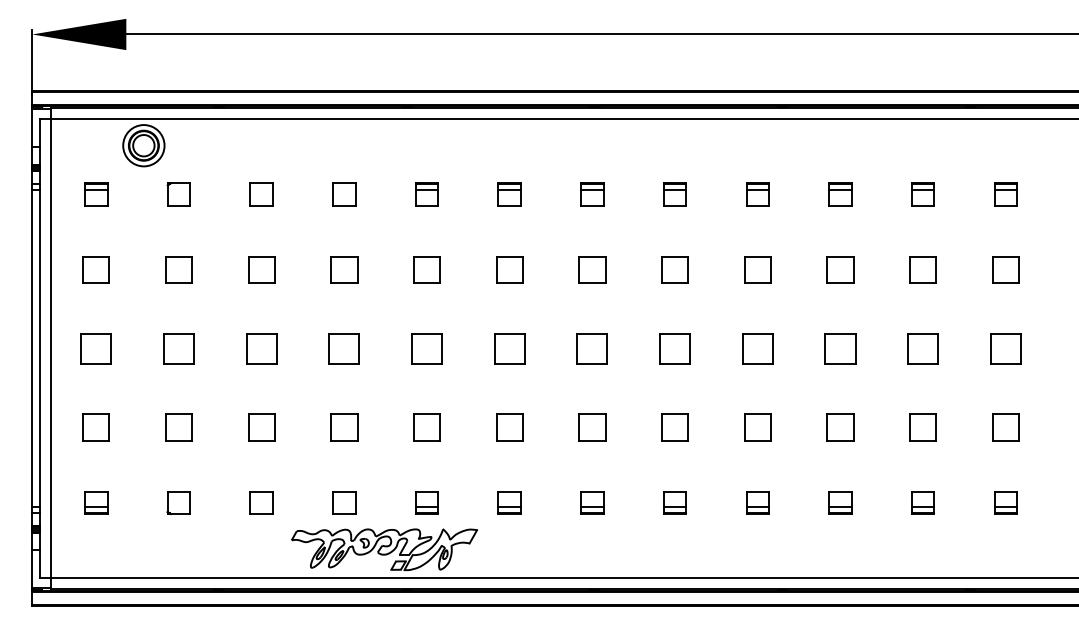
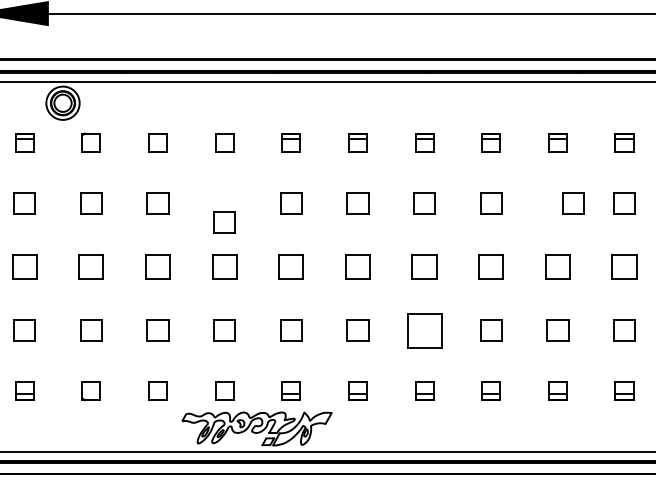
part: (344, 269) -> (224, 222), moved
part: (757, 269) -> (572, 203), moved
part: (592, 427) -> (424, 330), size x1.6

